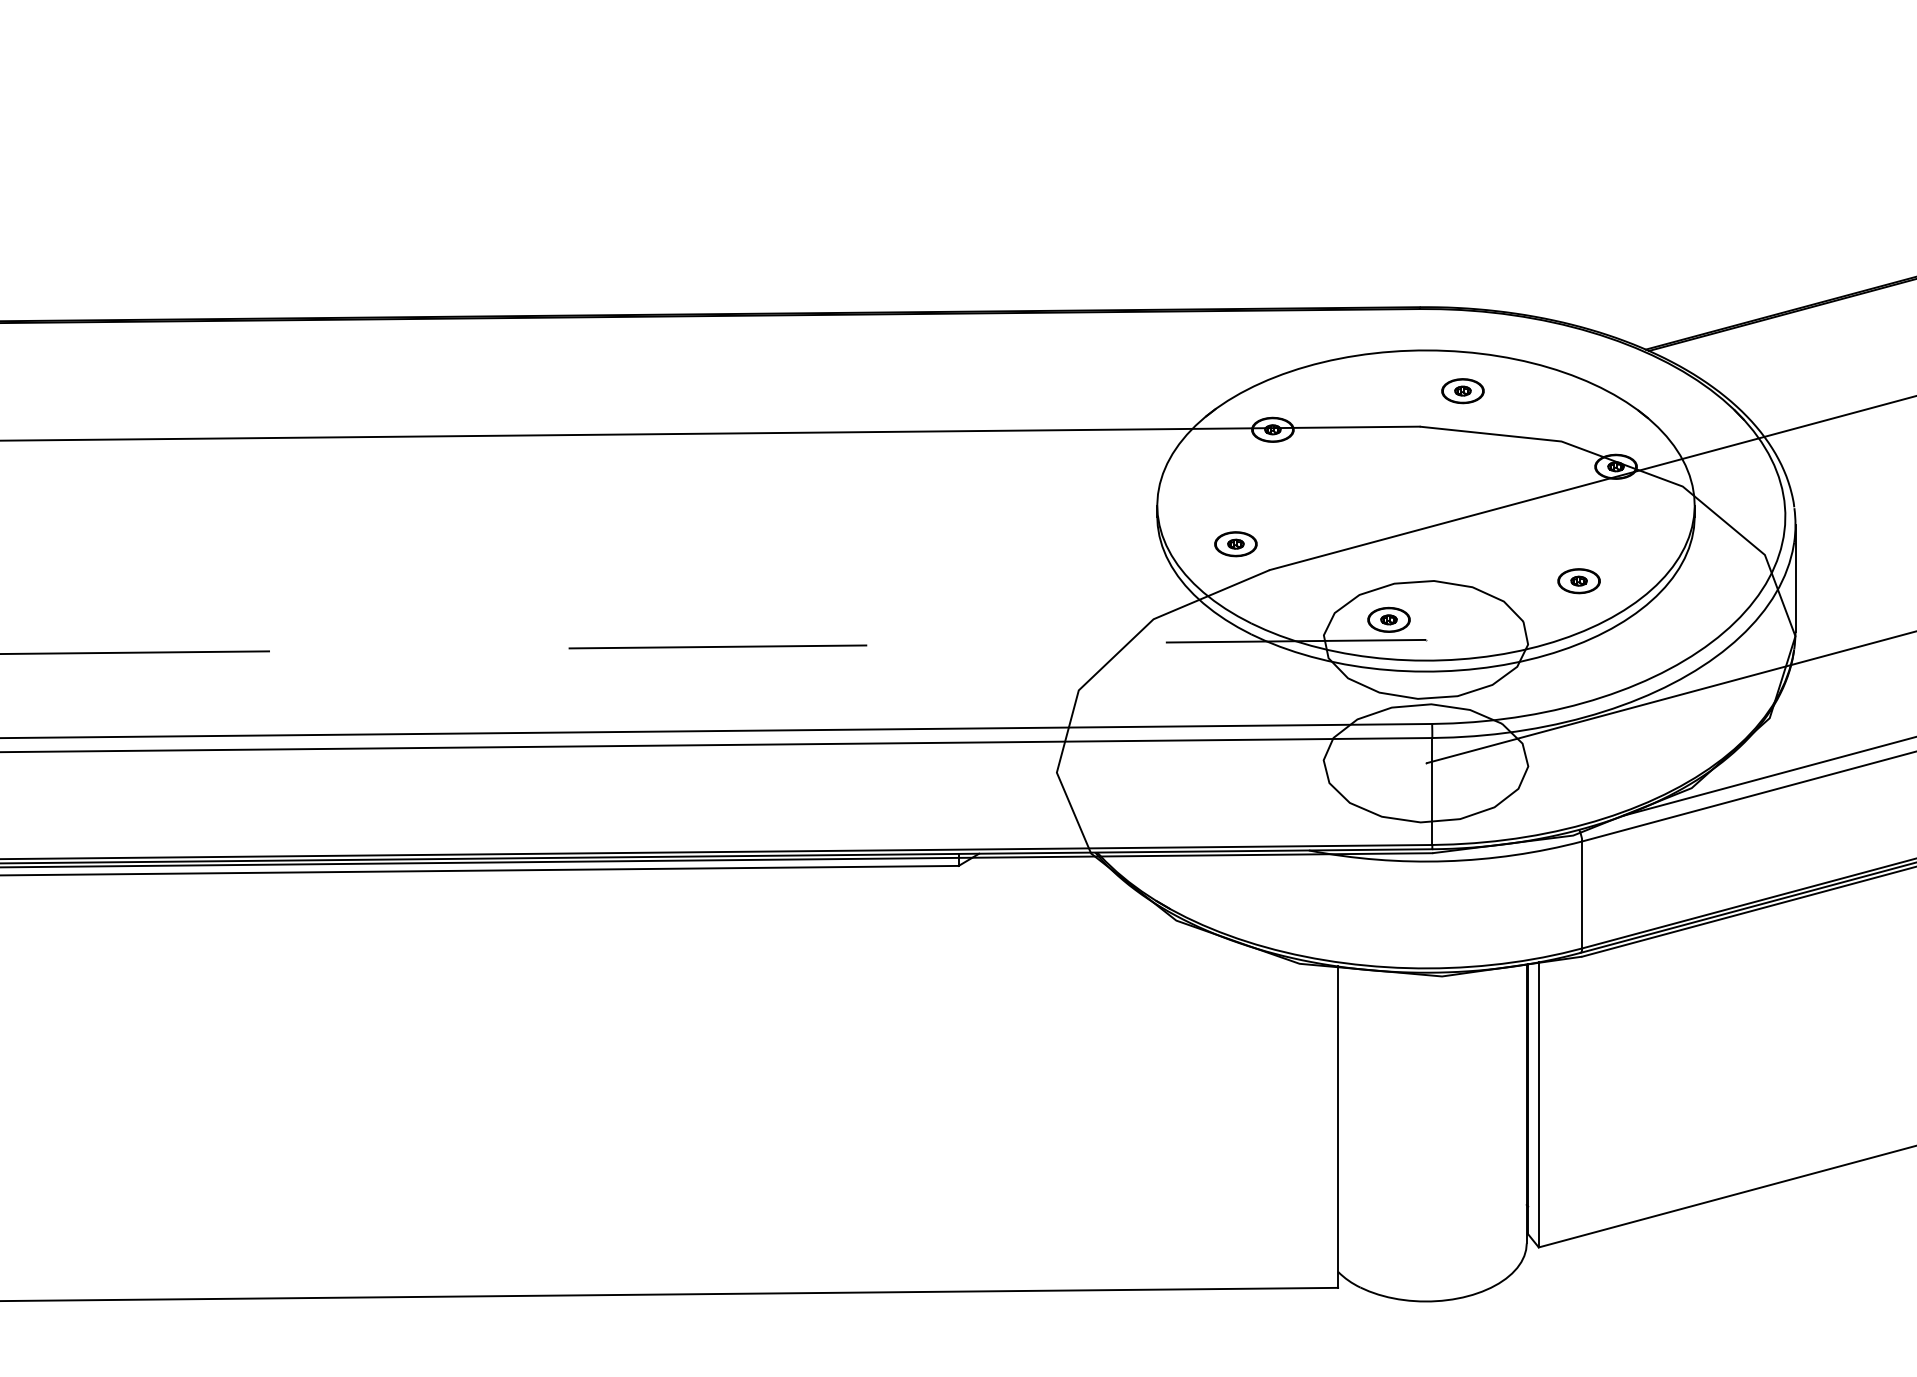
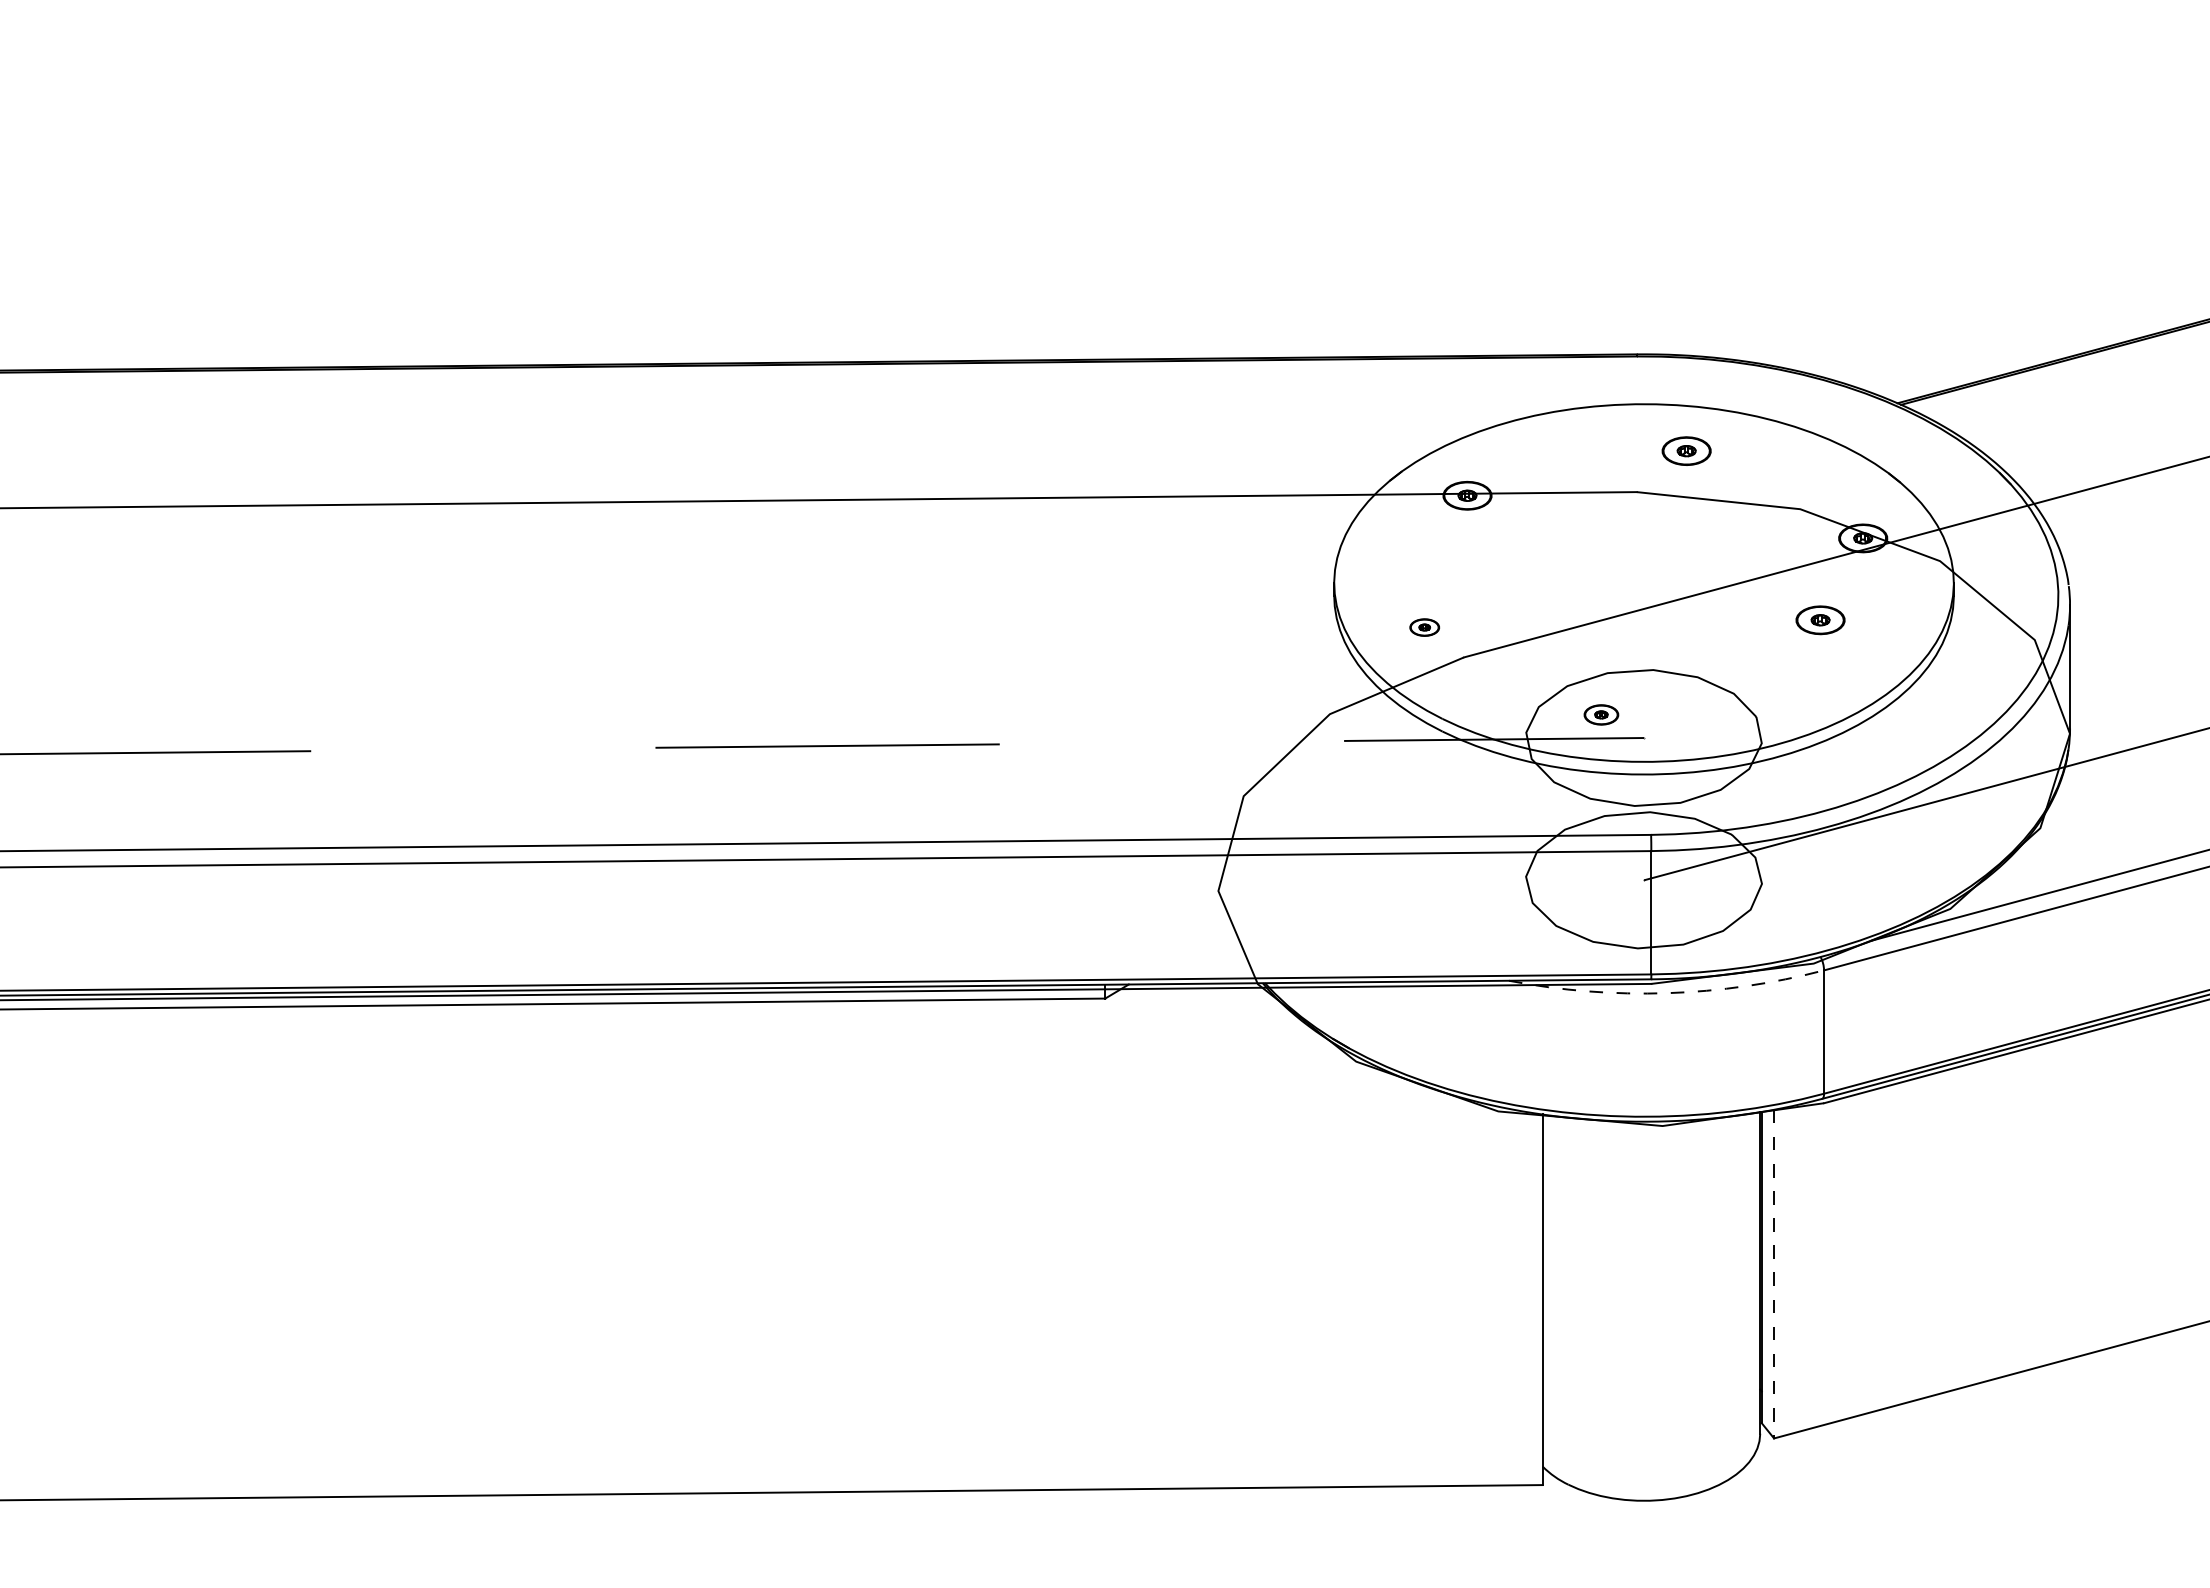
part: (1235, 544) -> (1424, 627), size x0.6
part: (1579, 581) -> (1820, 620), moved
part: (1389, 619) -> (1601, 714), size x0.7
arc: (1446, 861) -> (1667, 993), solid -> dashed
line: (1539, 1105) -> (1774, 1274), solid -> dashed

